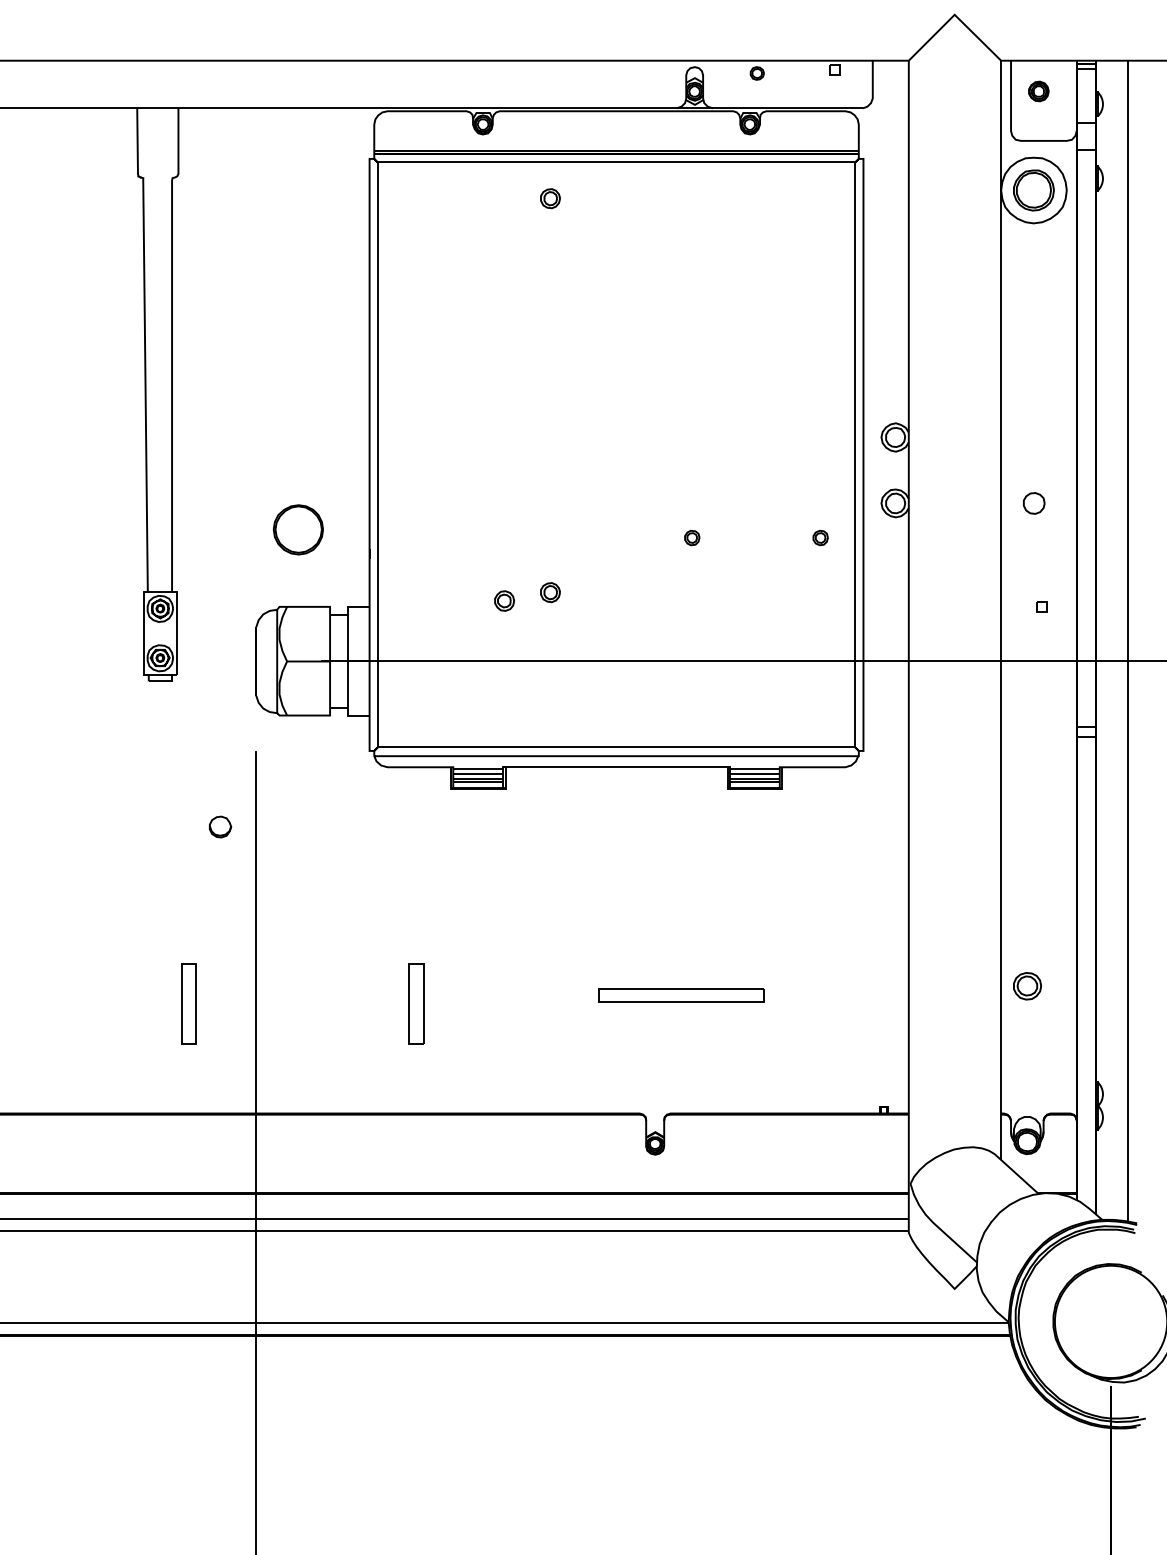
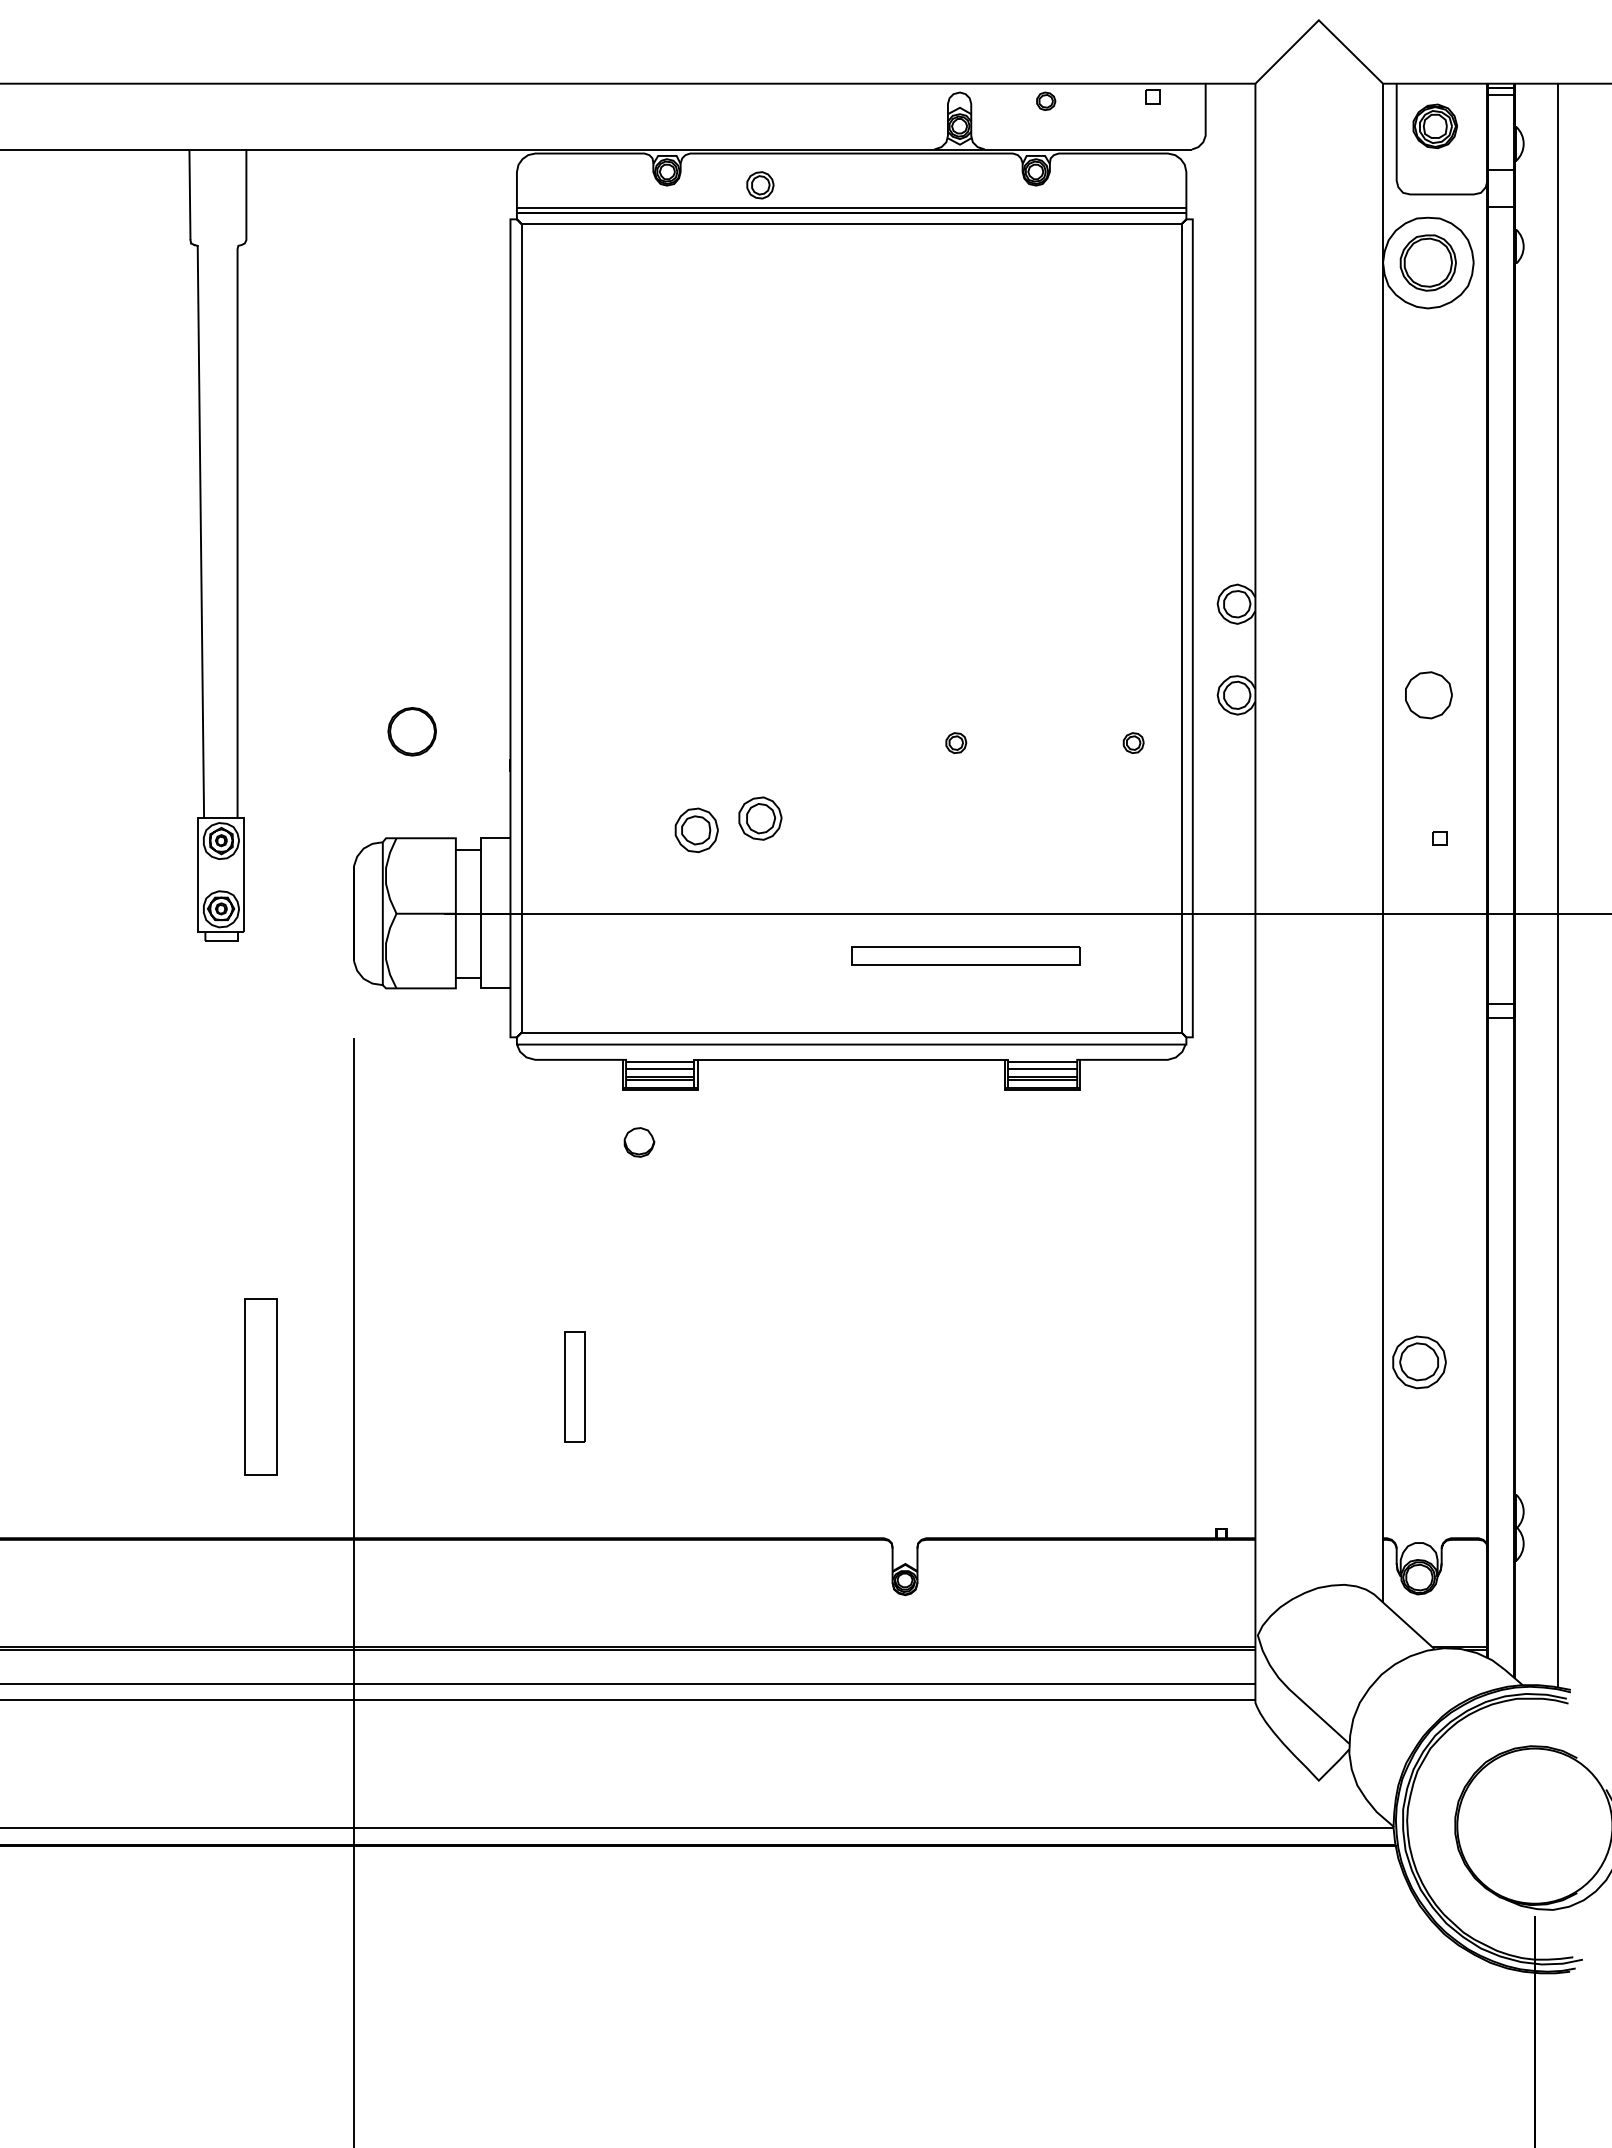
part: (1038, 90) -> (1434, 125), size x1.6
part: (550, 198) -> (760, 185), moved
part: (1034, 503) -> (1428, 695), size x1.6
part: (298, 529) -> (412, 731), size x0.7
part: (550, 592) -> (760, 818), size x1.6
part: (504, 600) -> (697, 829), size x1.6
part: (220, 827) -> (639, 1142), moved
part: (1027, 986) -> (1419, 1362), size x1.4
part: (681, 995) -> (965, 955), moved
part: (188, 1003) -> (260, 1386), size x1.6

